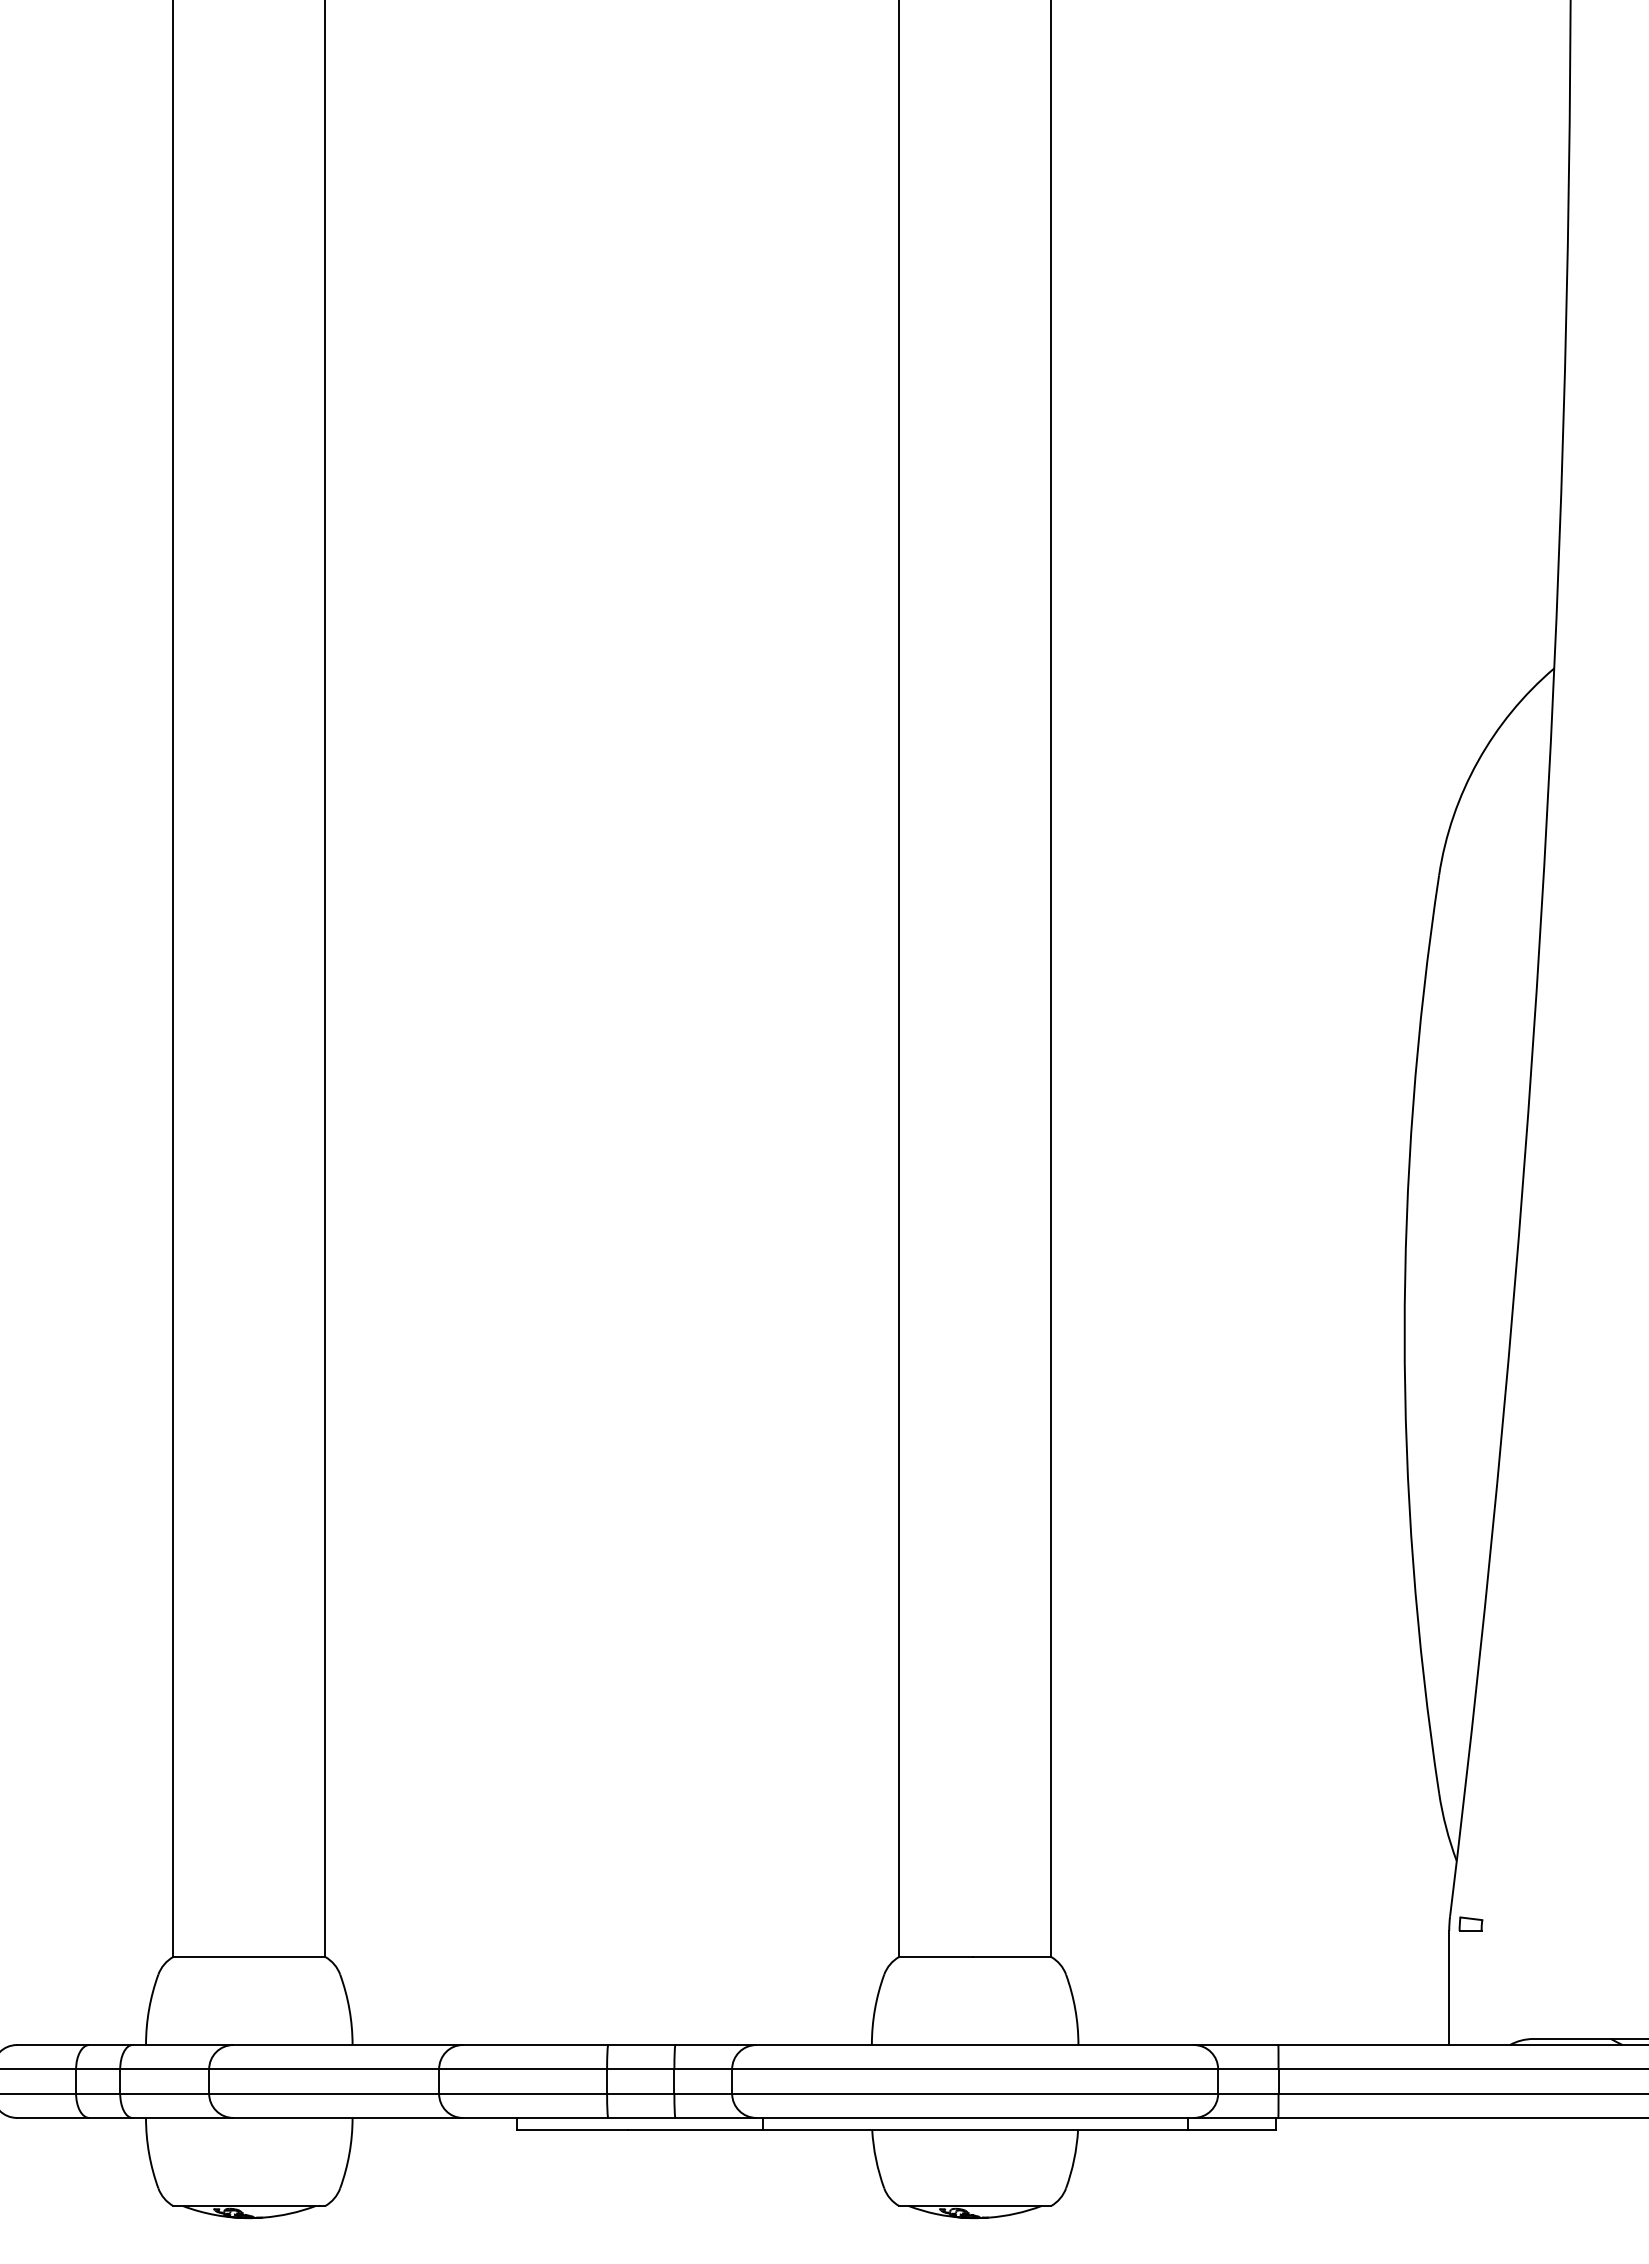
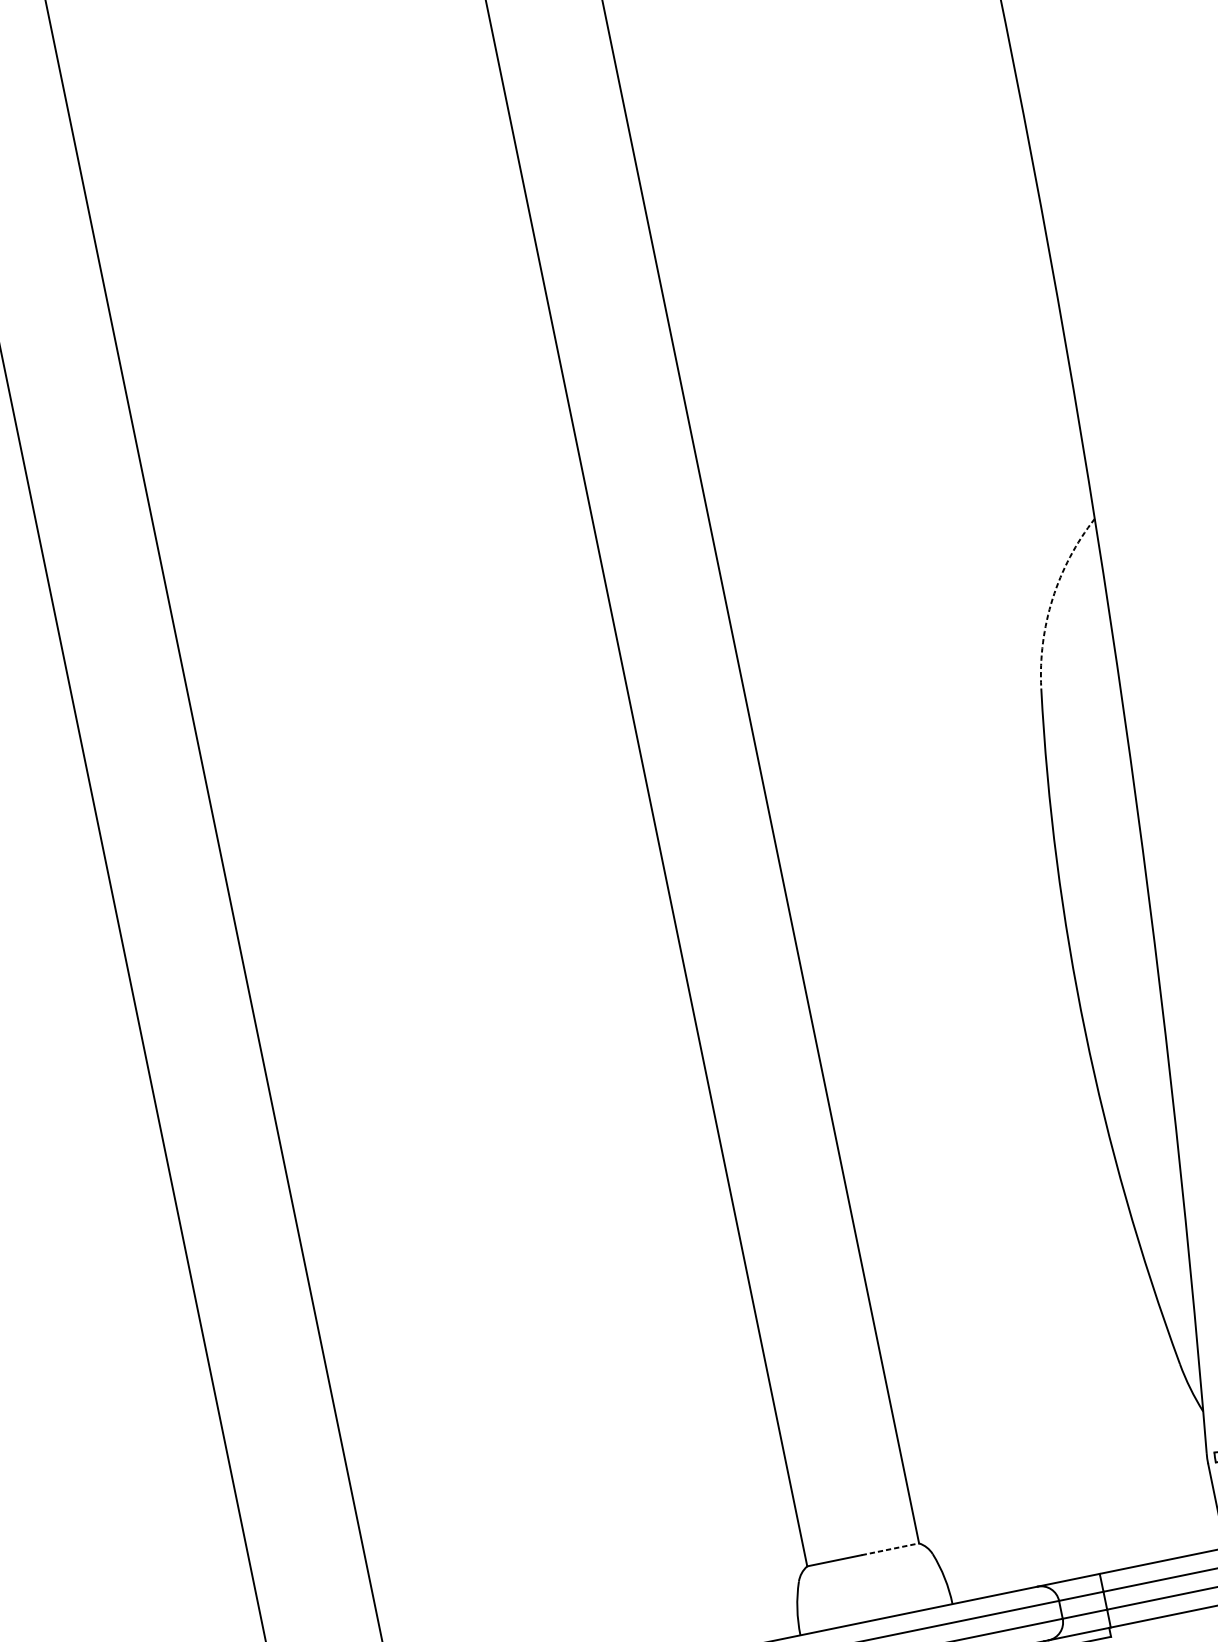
arc: (1478, 761) -> (1053, 598), solid -> dashed
line: (1012, 1956) -> (890, 1548), solid -> dashed

